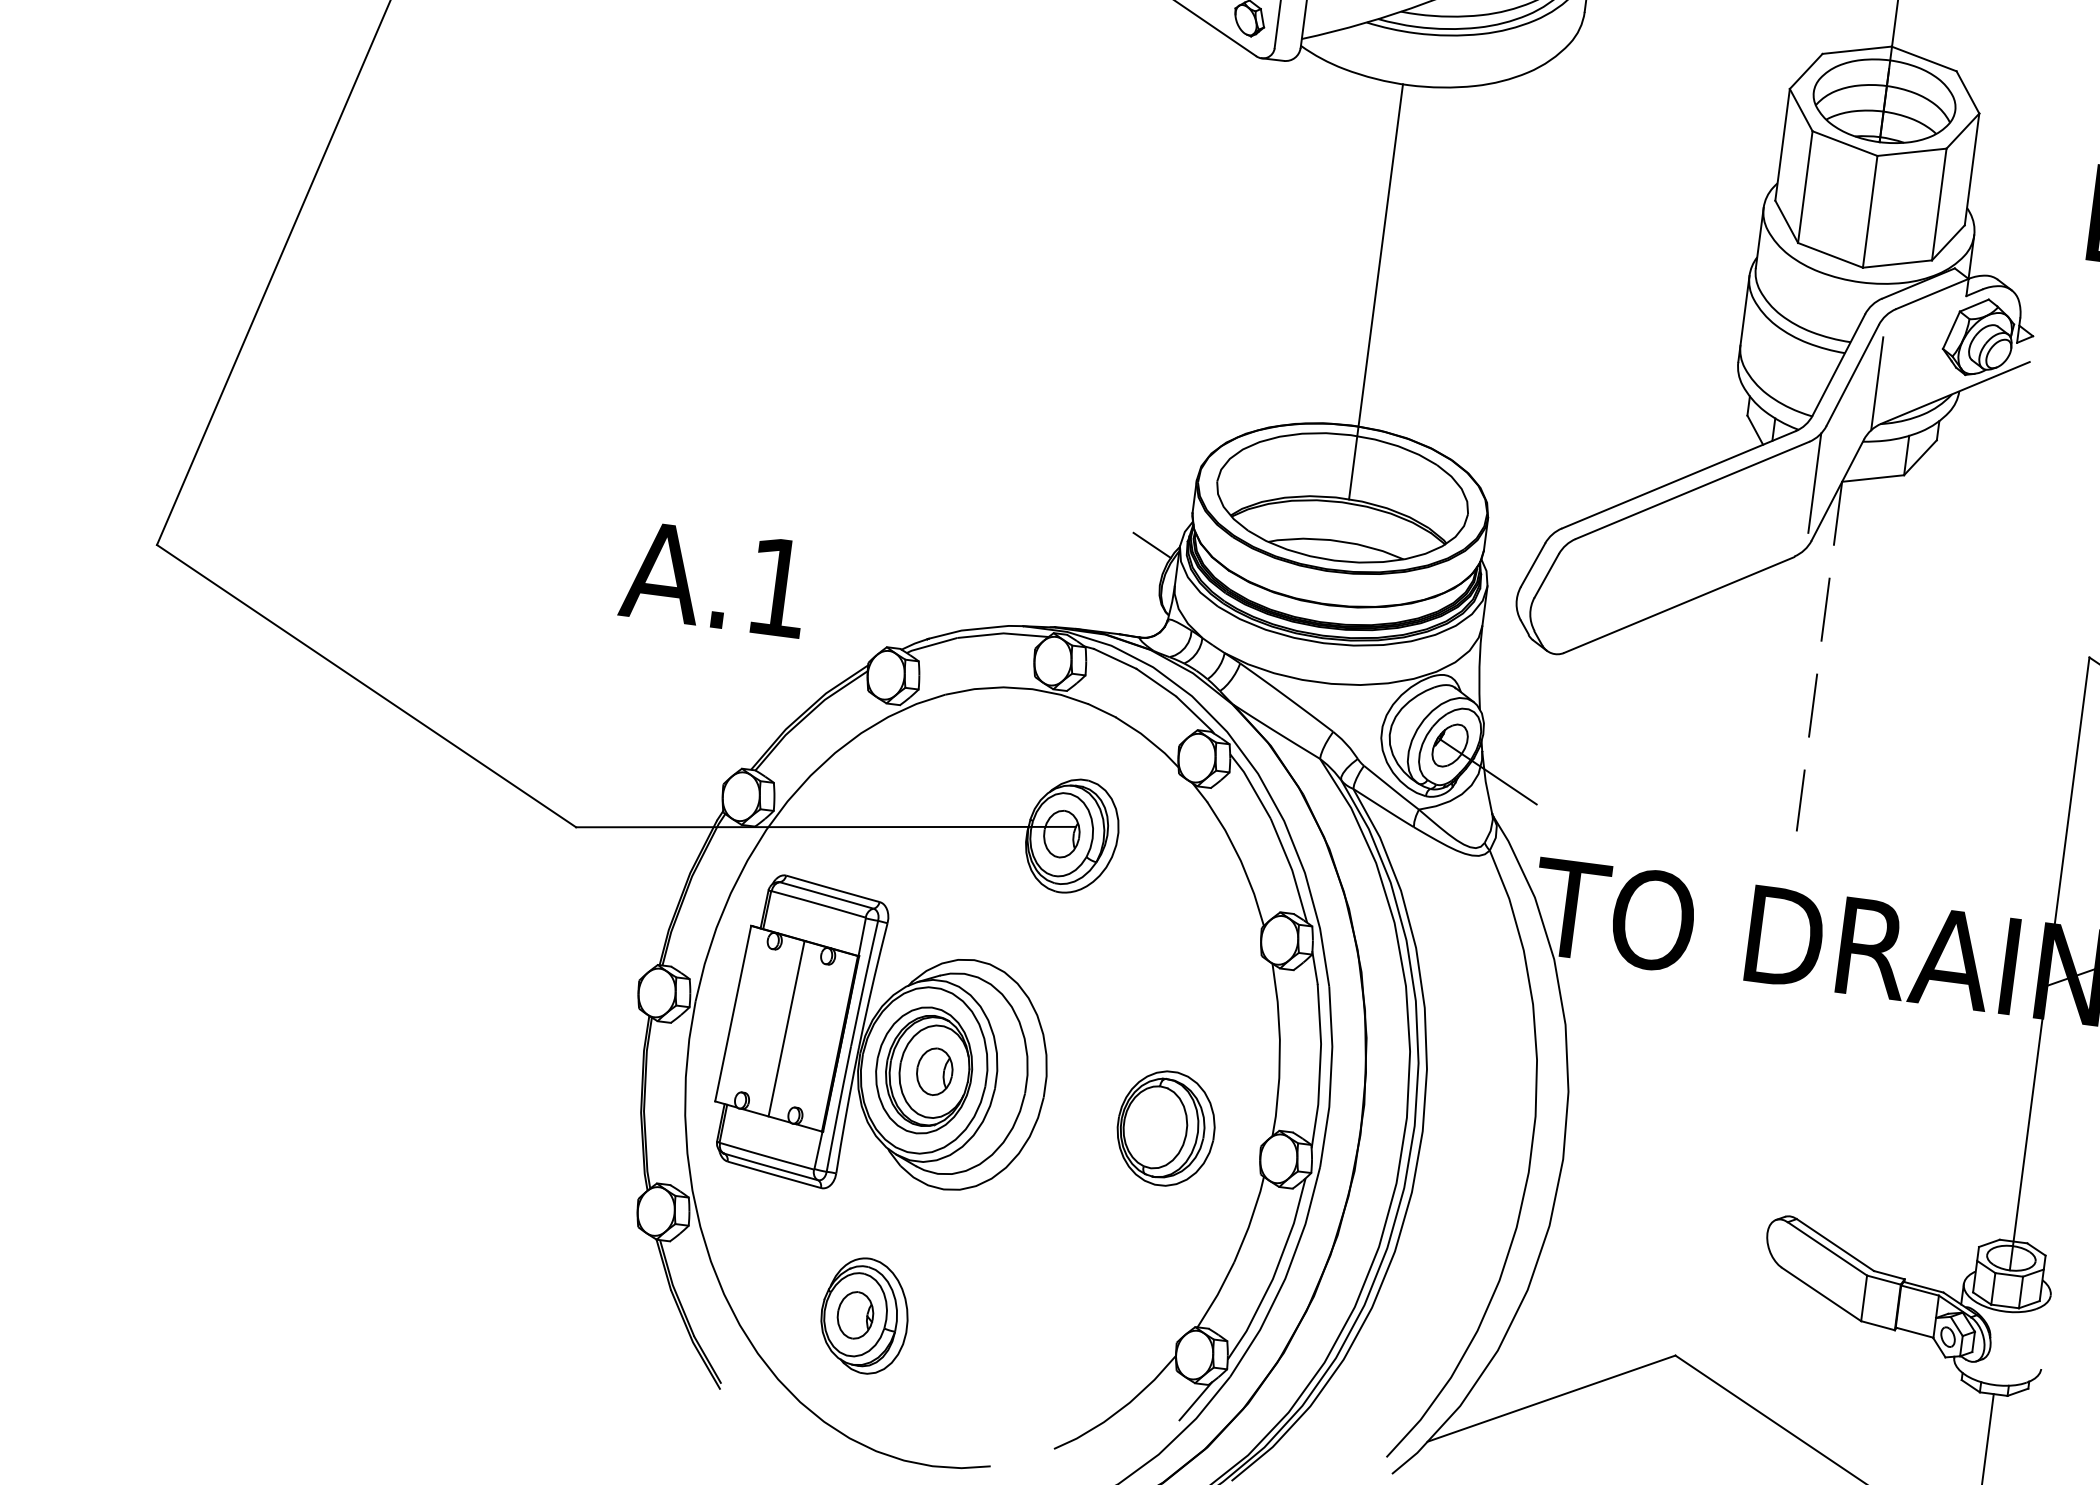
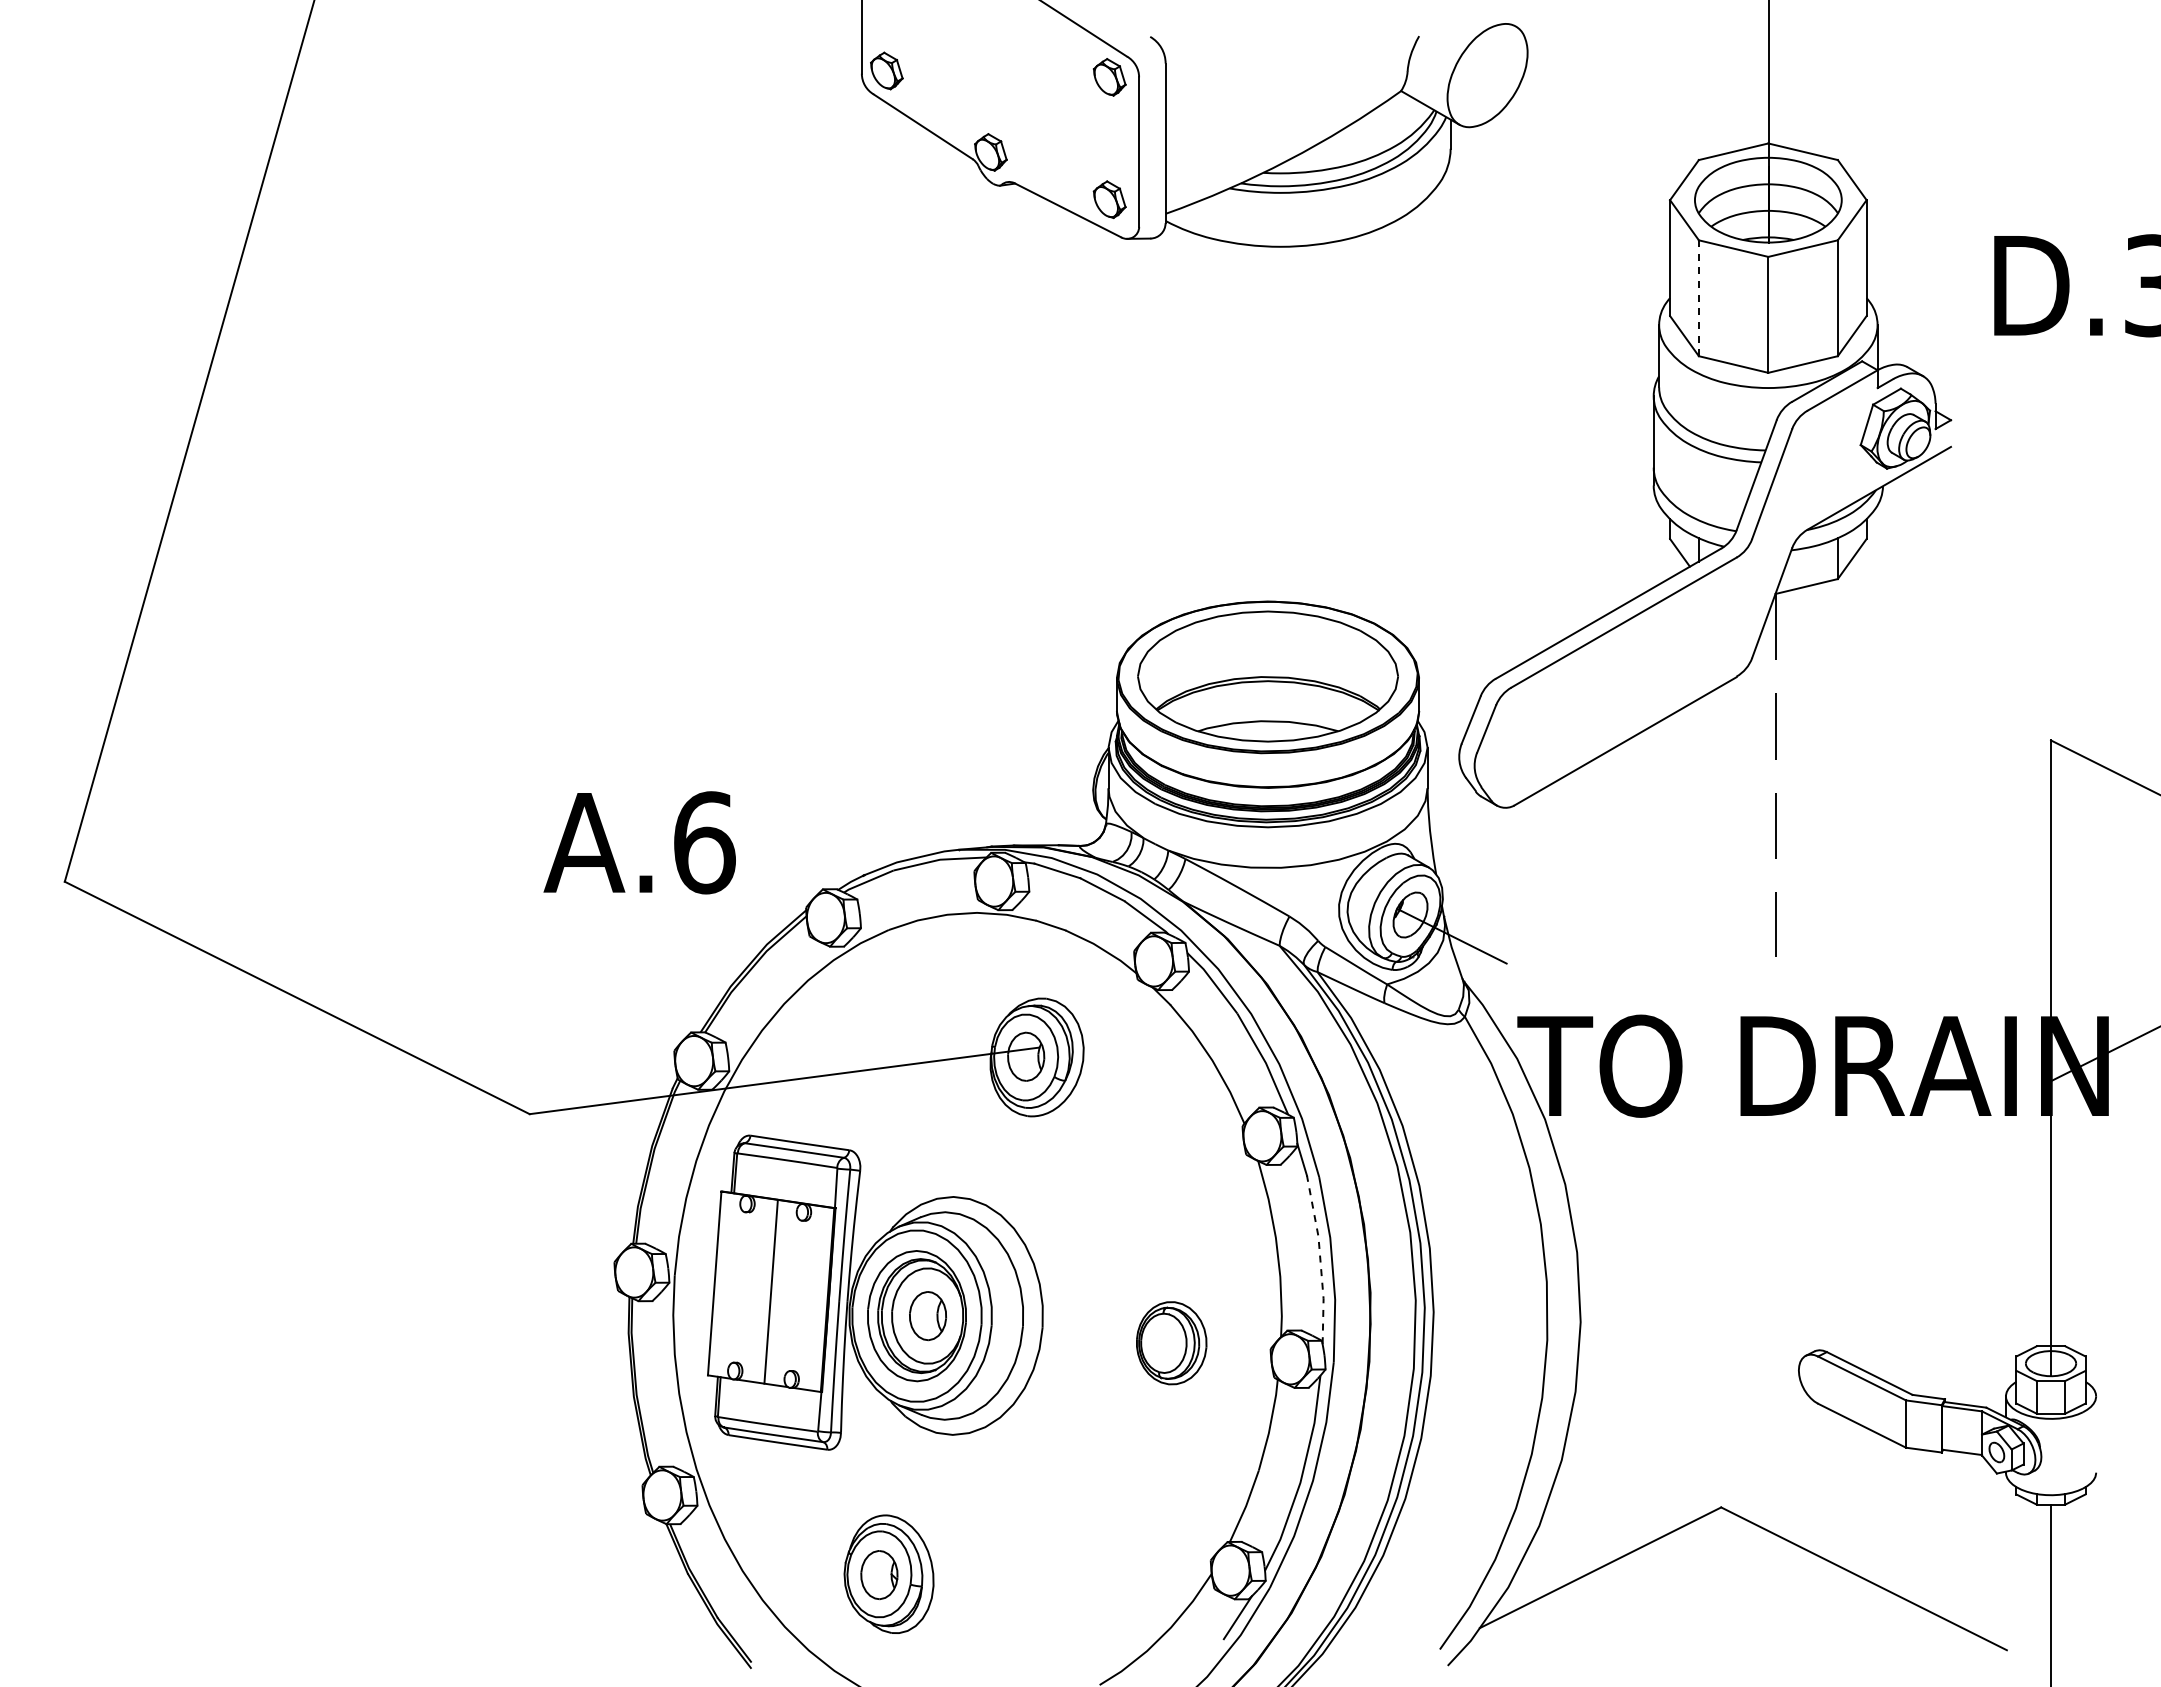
line: (1804, 187) -> (1698, 298), solid -> dashed
line: (1375, 291) -> (1274, 461), removed
line: (1877, 383) -> (1798, 489), removed
line: (1814, 482) -> (1747, 598), removed
line: (1151, 544) -> (1079, 749), removed
text: (778, 587) -> (704, 842), A.1 -> A.6
line: (1320, 1066) -> (1320, 1259), solid -> dashed
part: (1166, 1127) -> (1171, 1342), size x0.7

